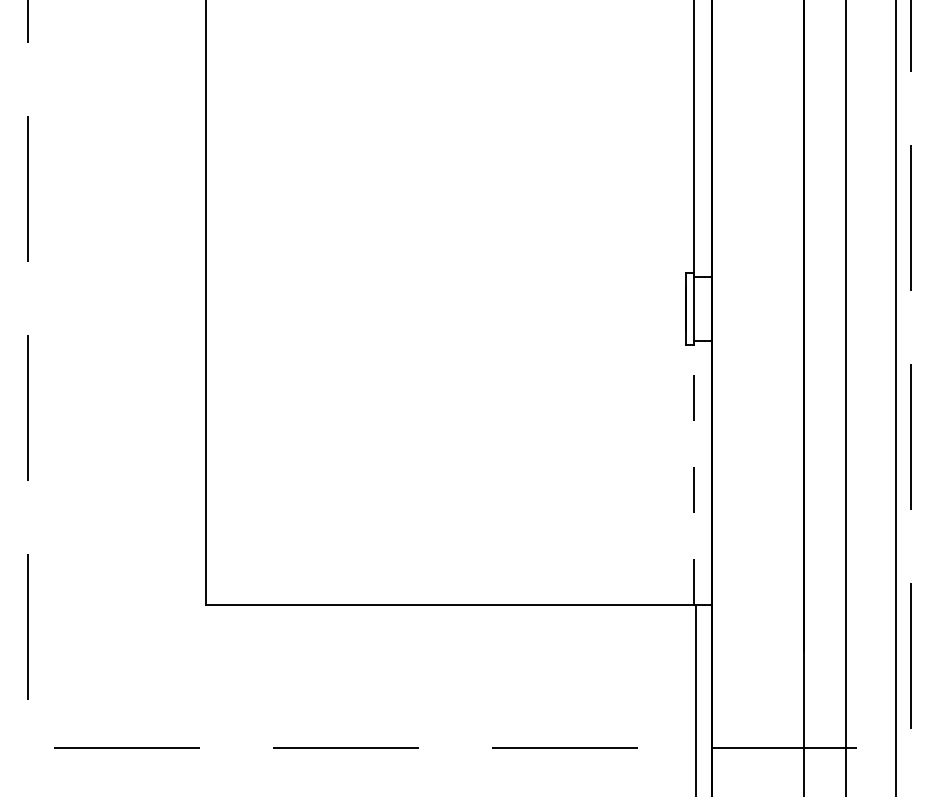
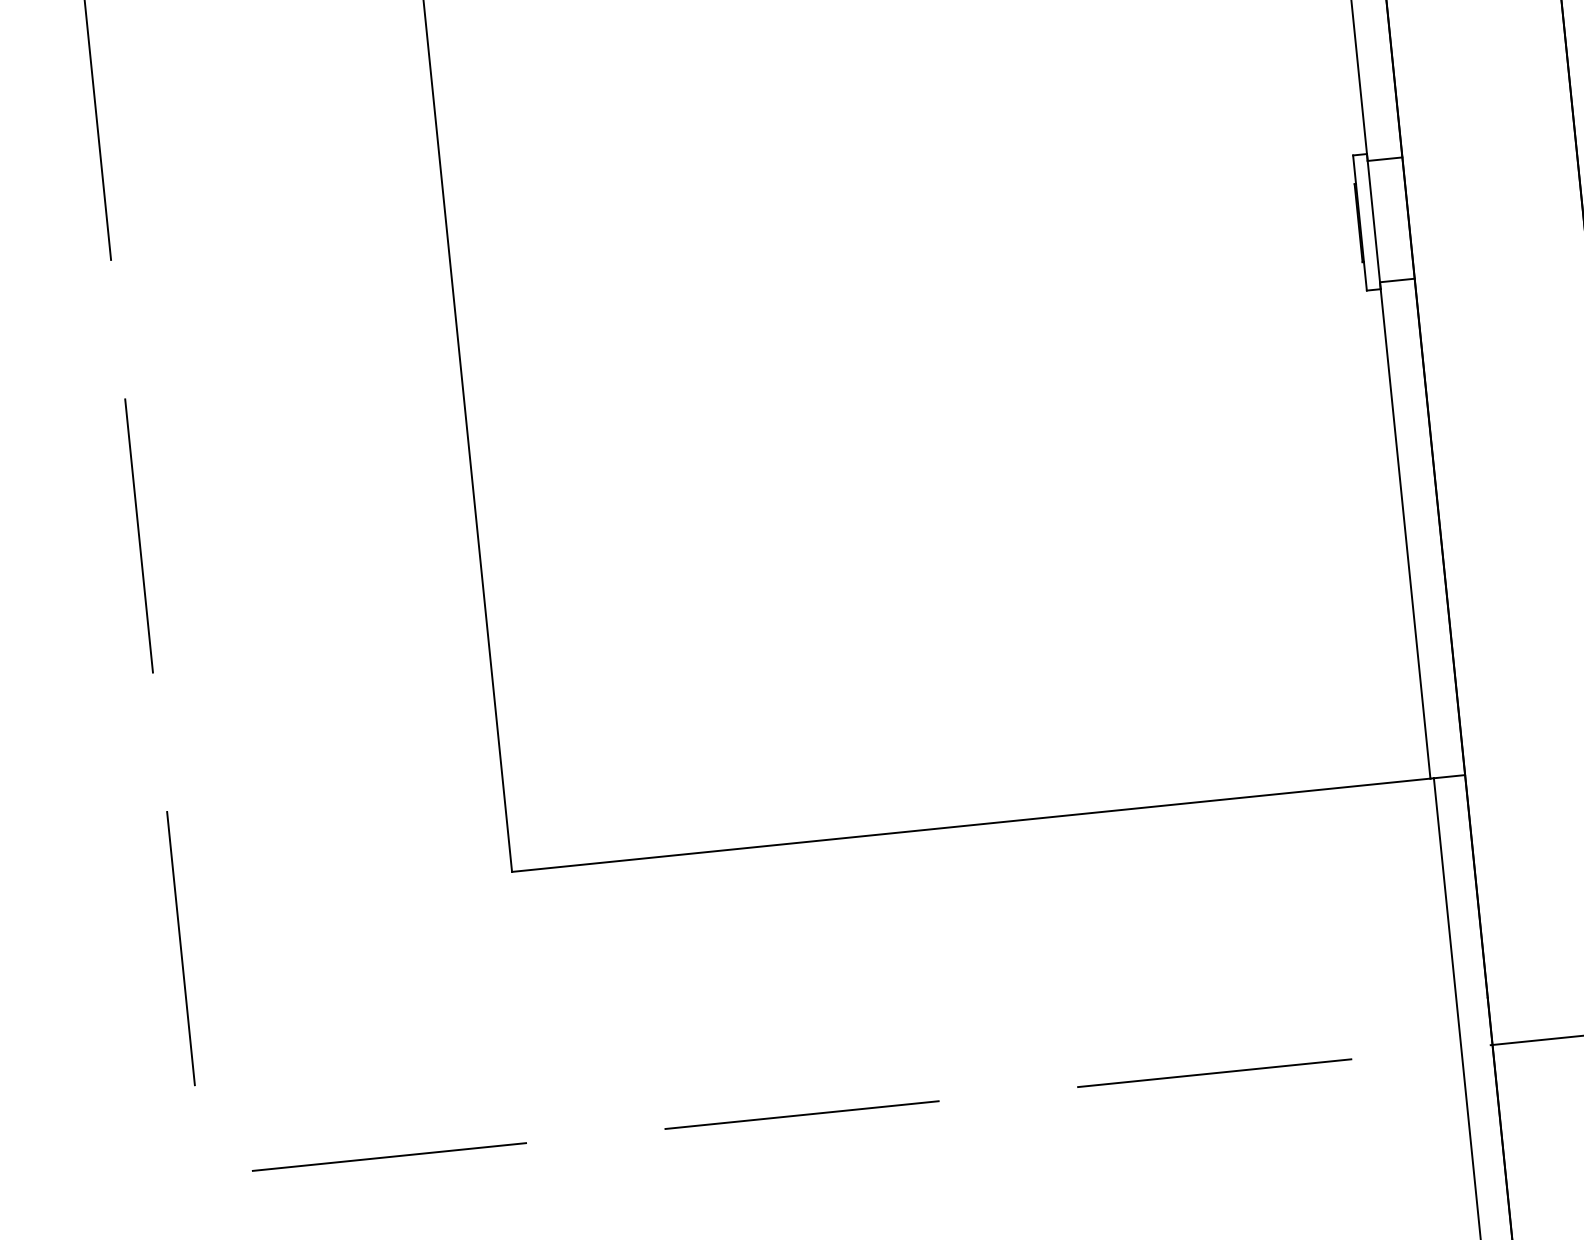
line: (693, 472) -> (1404, 529), dashed -> solid

